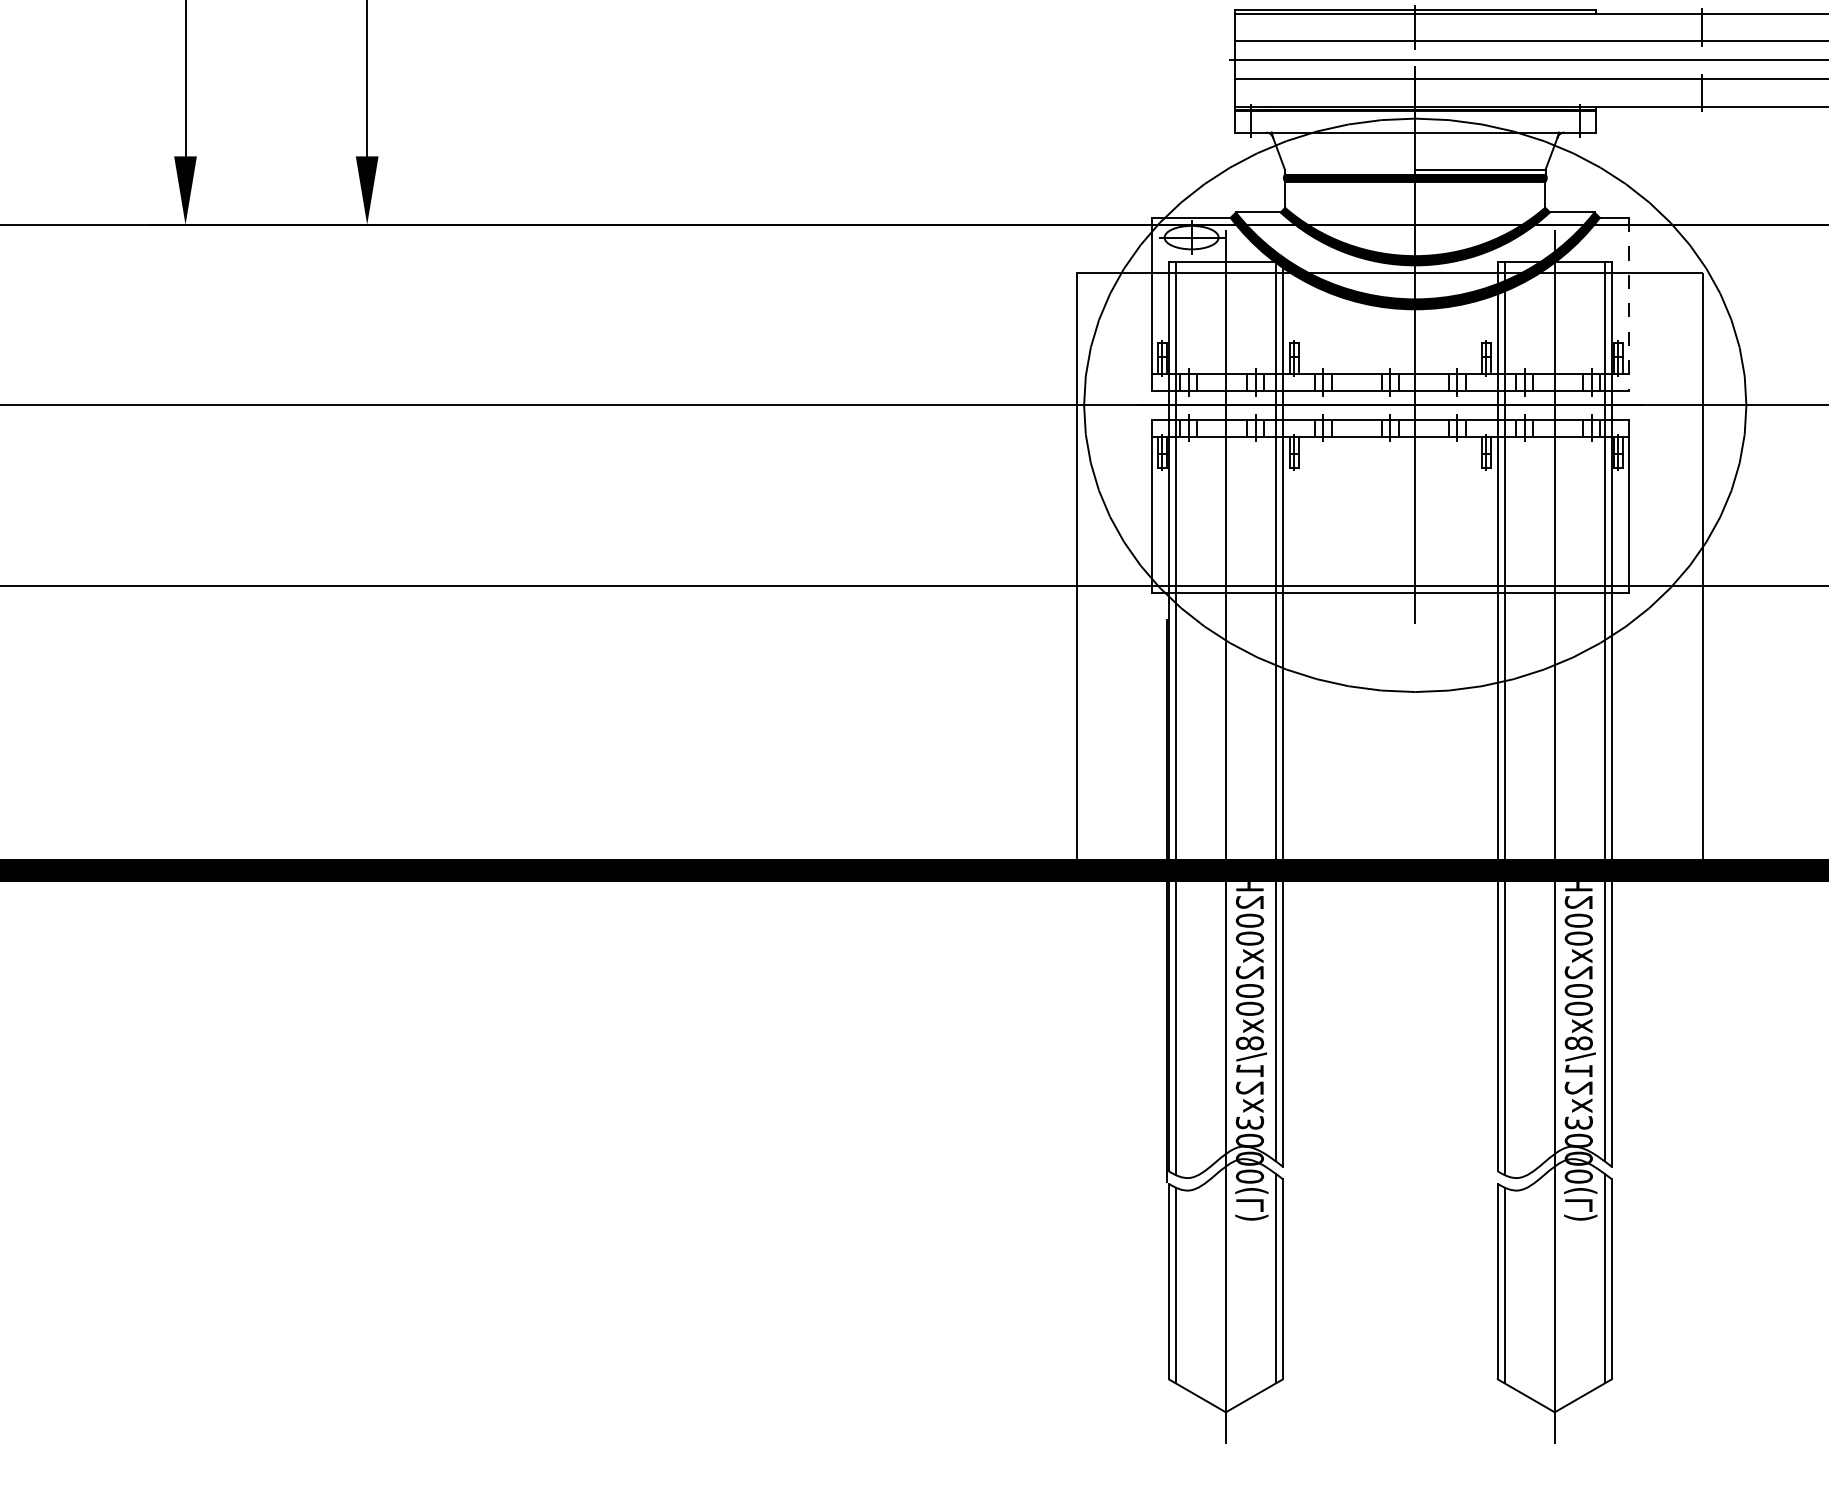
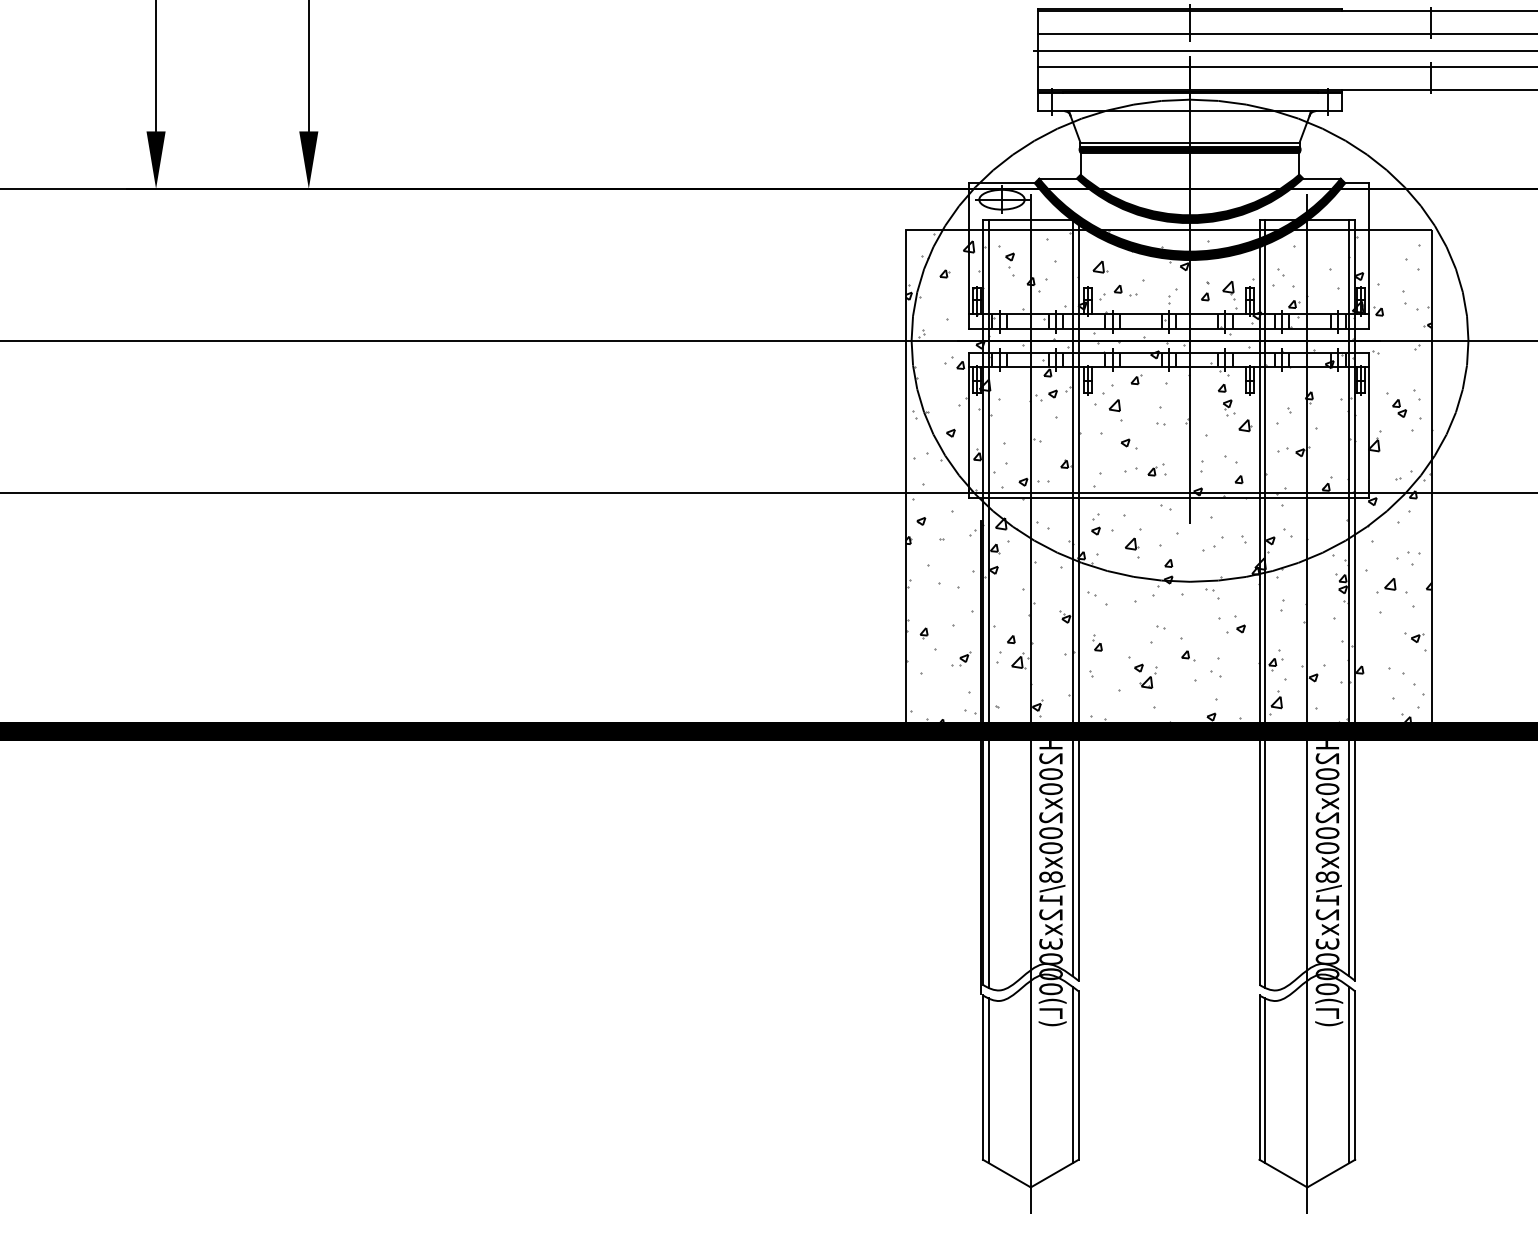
line: (1349, 169) -> (1134, 142), added
line: (1628, 304) -> (1369, 255), dashed -> solid
hatch: (1390, 571) -> (1169, 480), added

